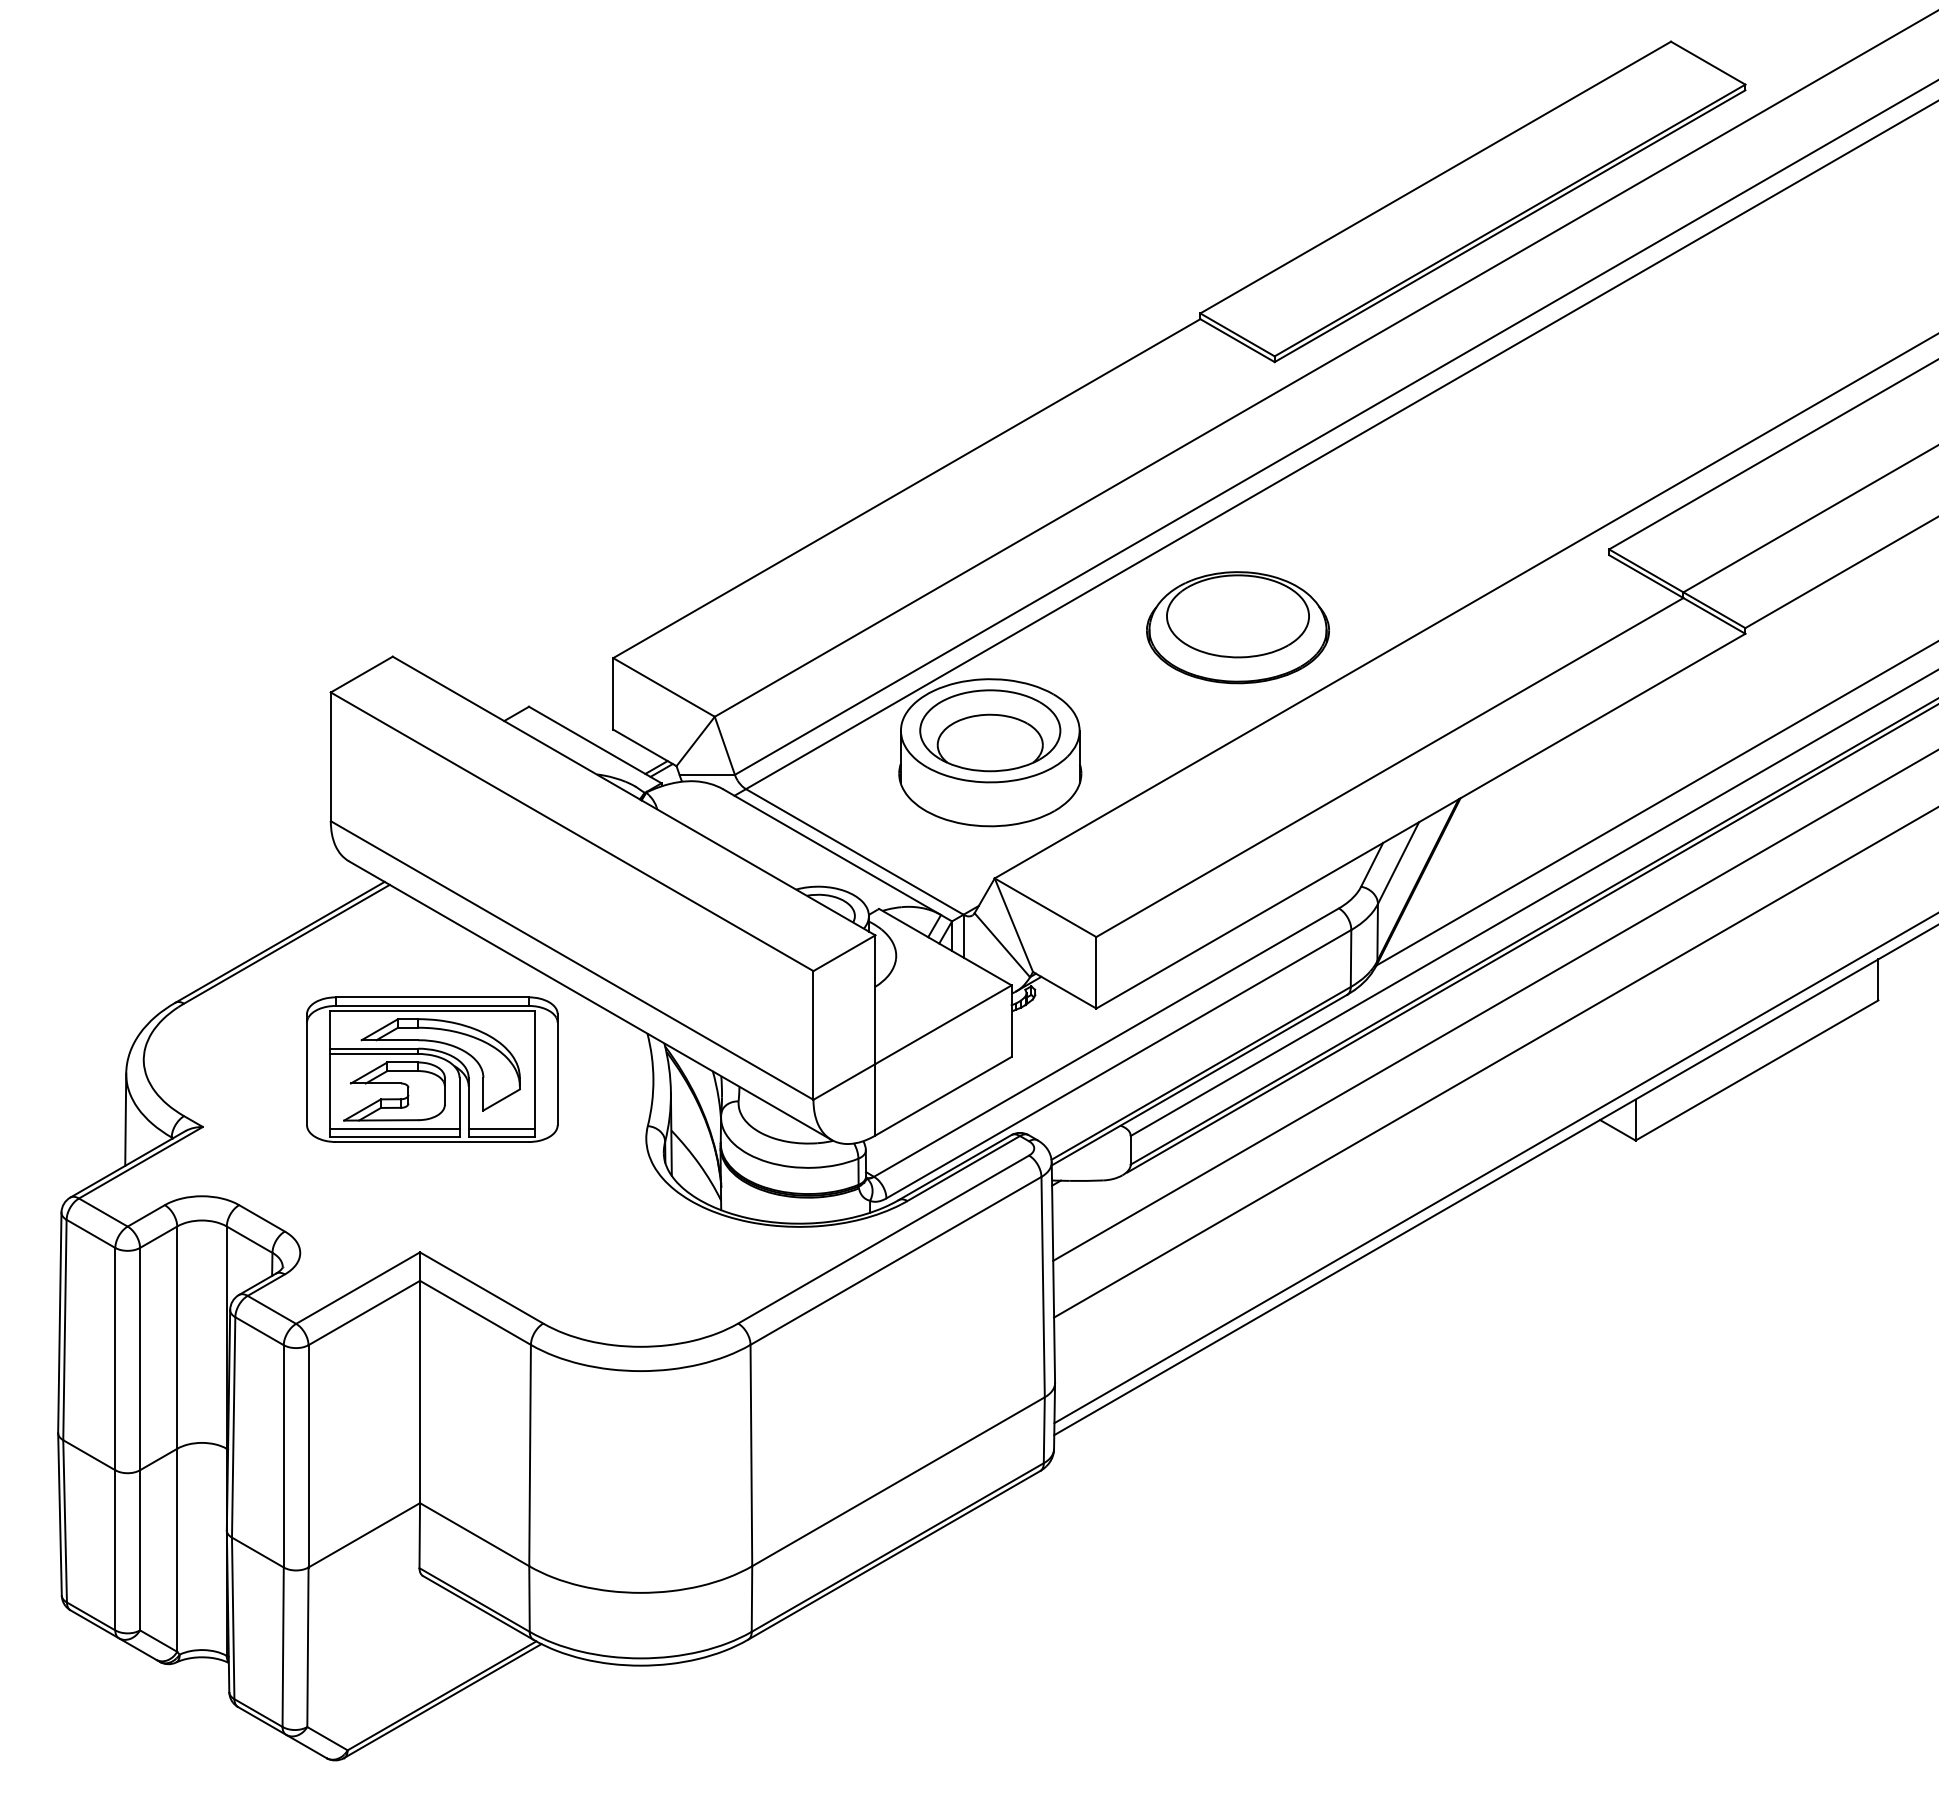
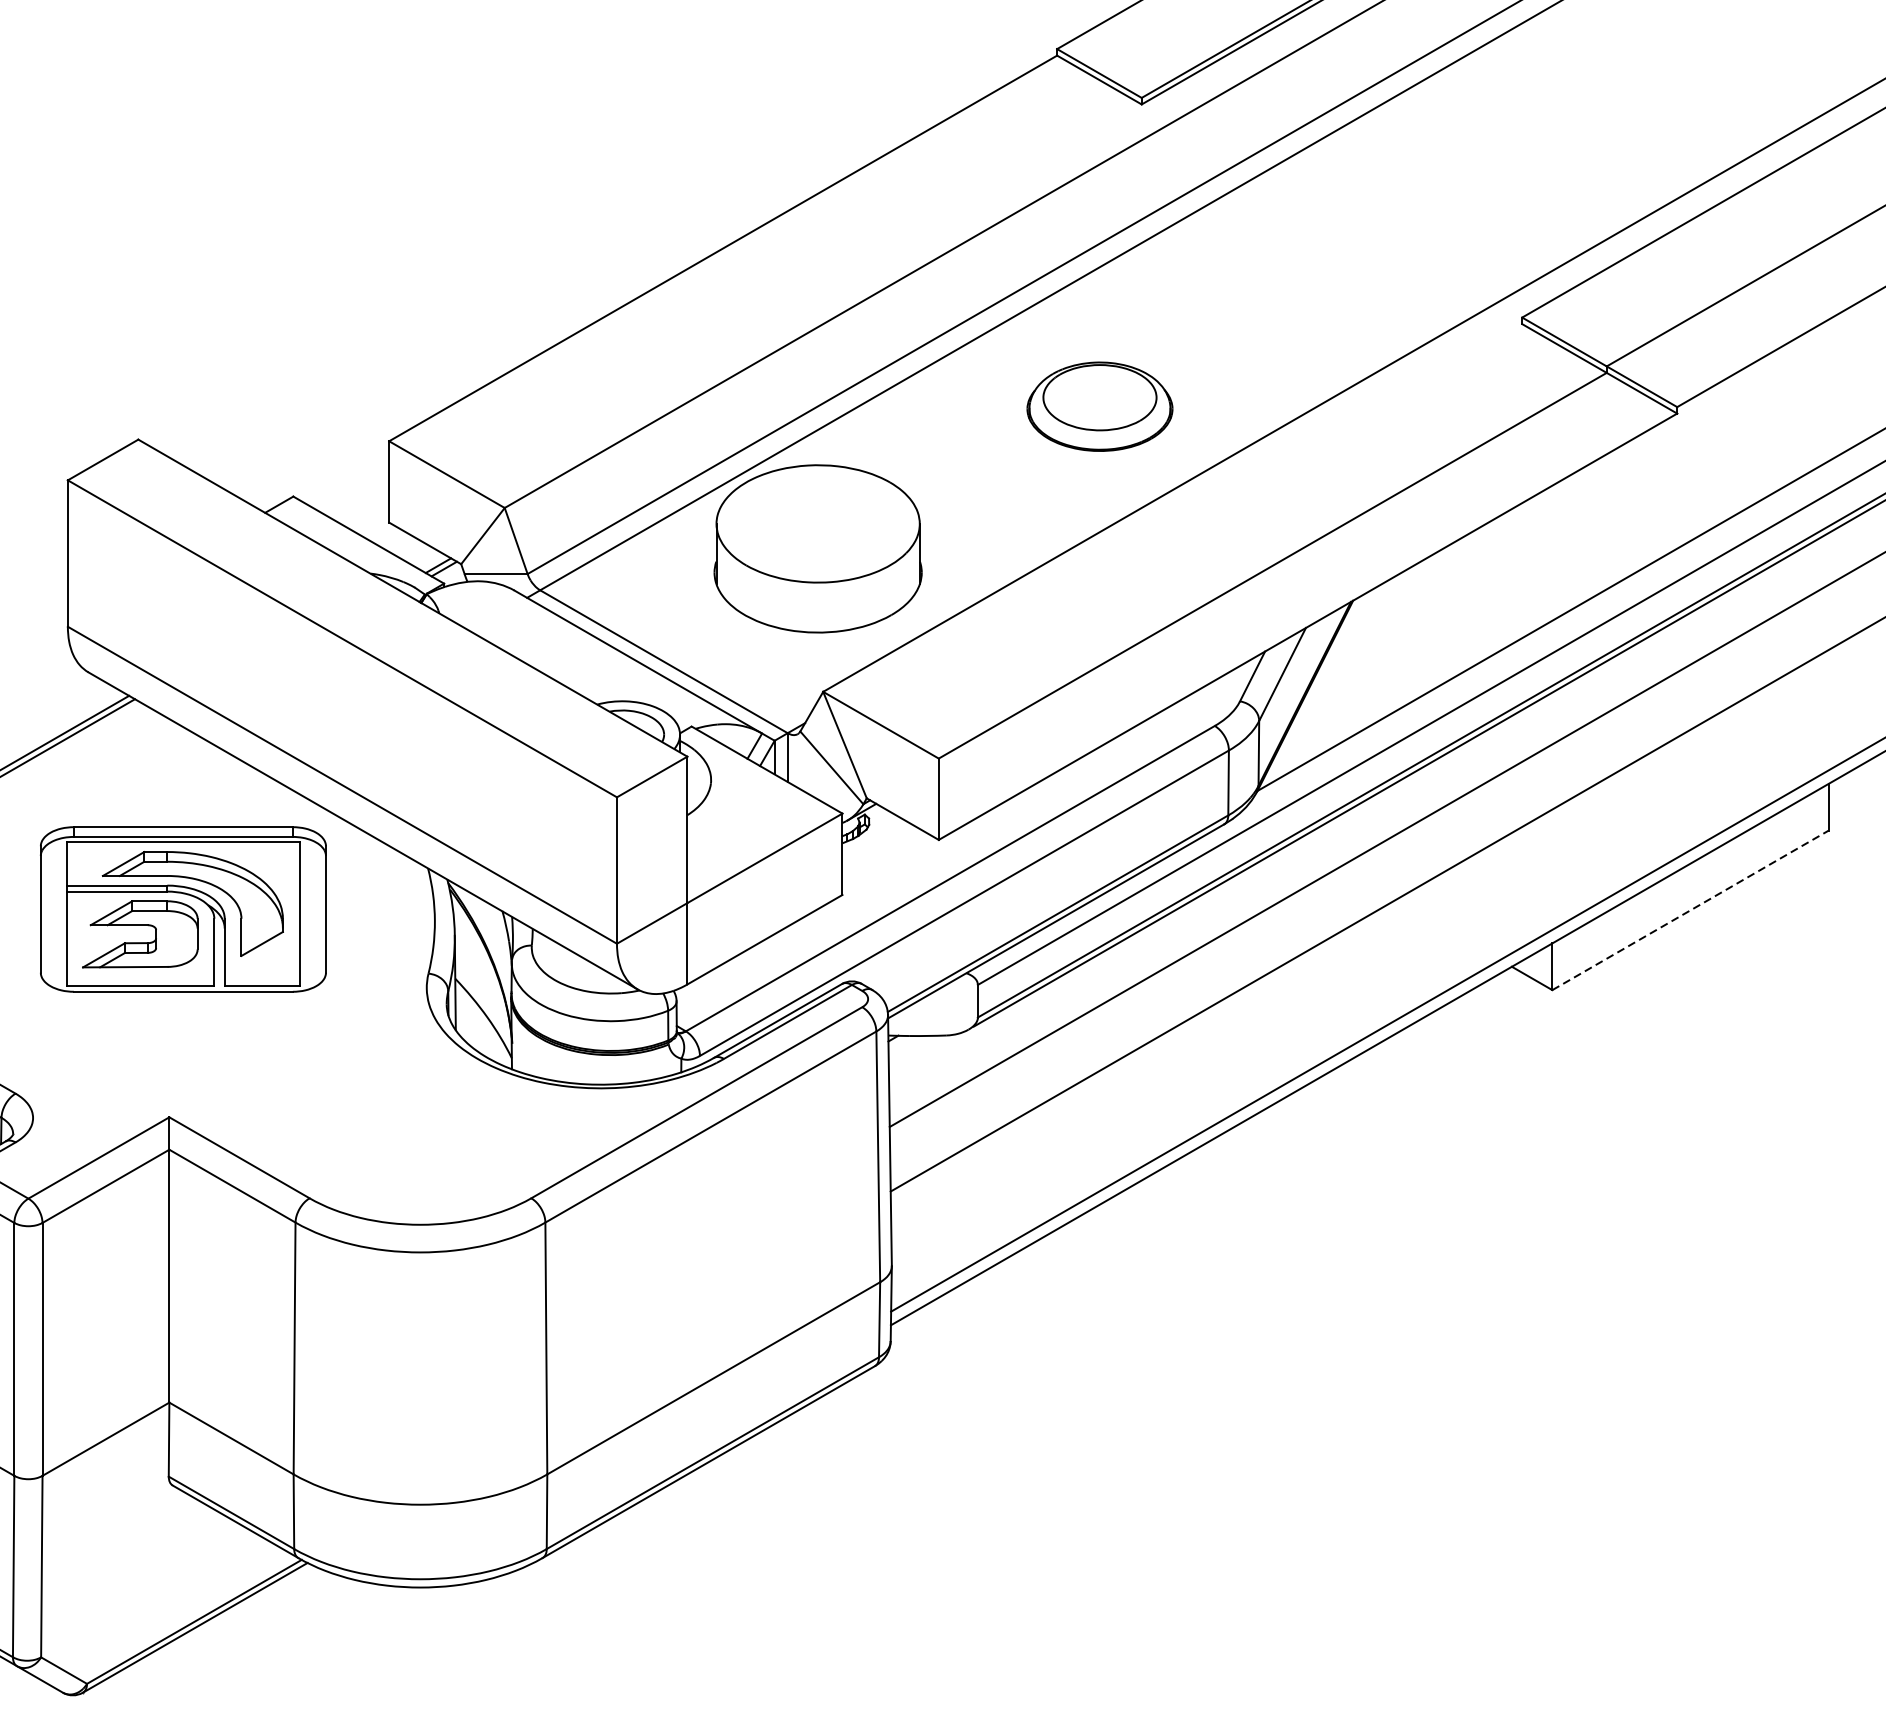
part: (1237, 627) -> (1099, 406), size x0.7
part: (990, 730) -> (818, 523), removed
line: (1757, 1070) -> (1691, 910), solid -> dashed
line: (394, 1128) -> (140, 976), removed
line: (501, 1128) -> (262, 976), removed

